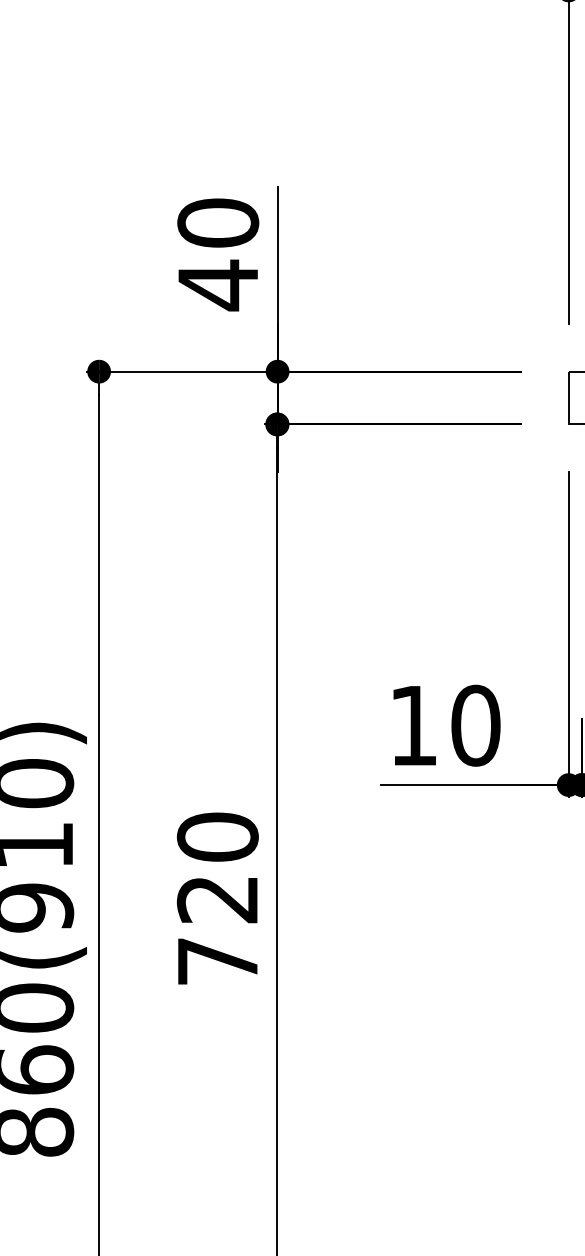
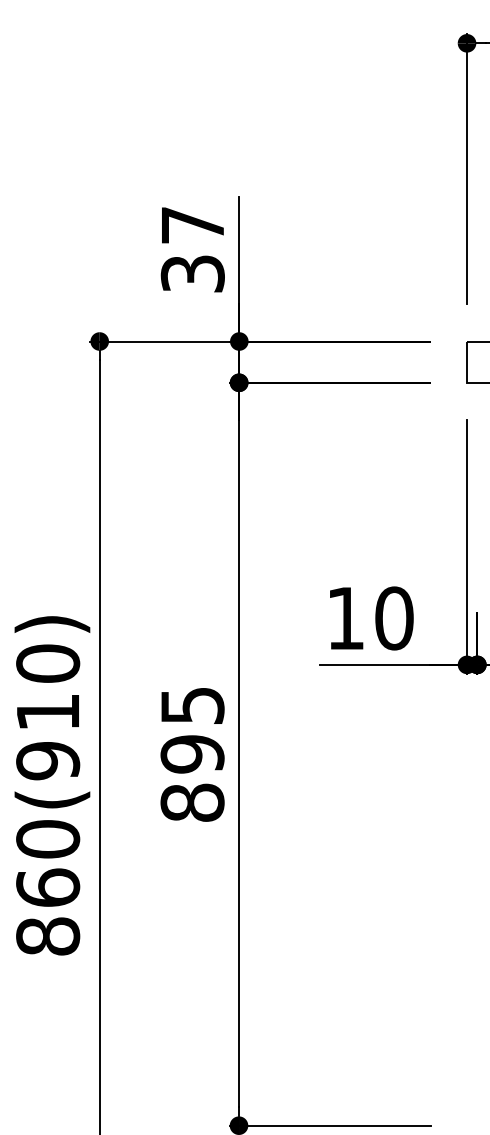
text: (217, 255) -> (192, 250), 40 -> 37
text: (217, 898) -> (192, 753), 720 -> 895

